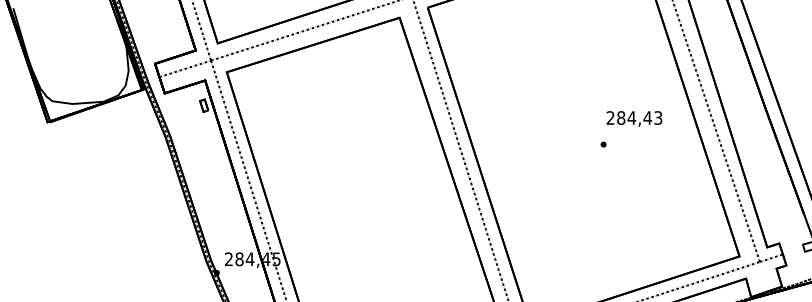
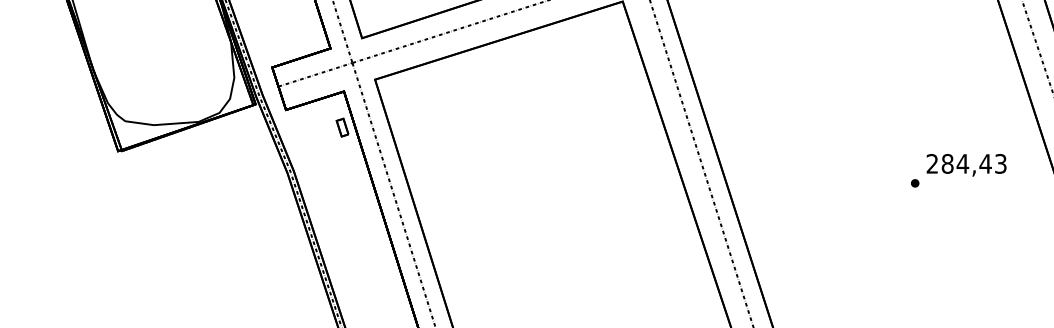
text: (634, 118) -> (966, 164), moved

